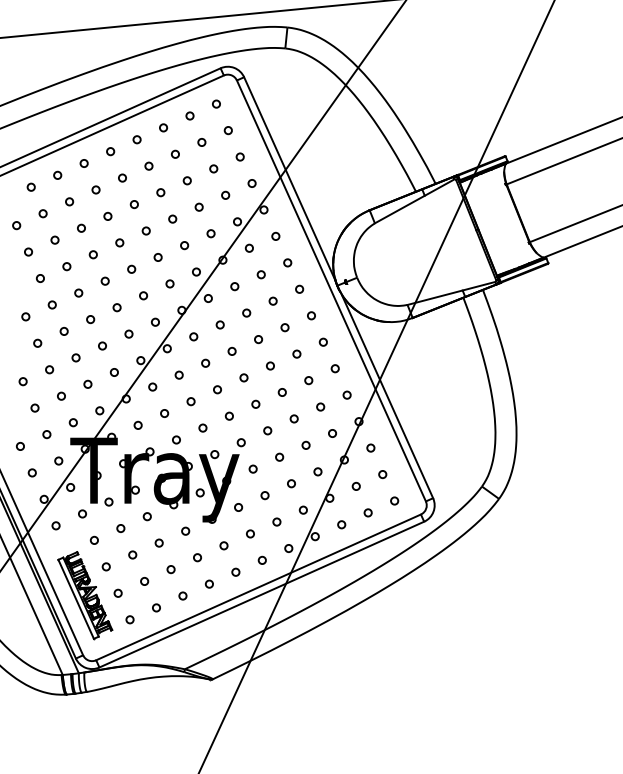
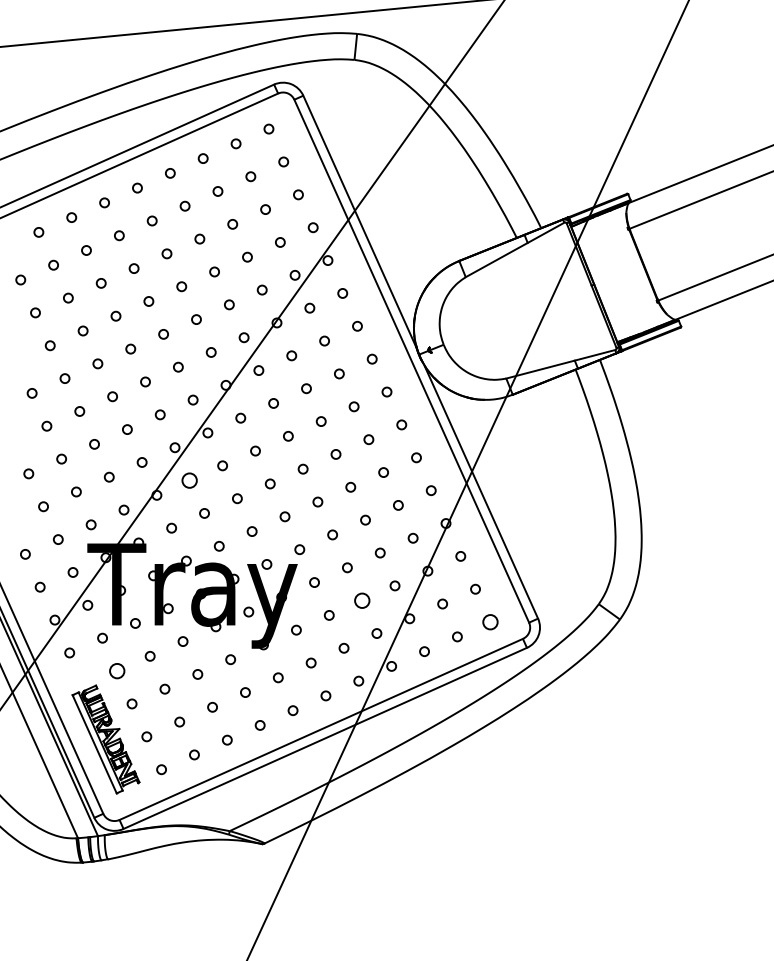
circle: (152, 387) -> (189, 480), size x1.6
circle: (290, 483) -> (361, 600), size x1.6
circle: (394, 500) -> (489, 621), size x1.6
circle: (94, 539) -> (117, 670), size x1.6

